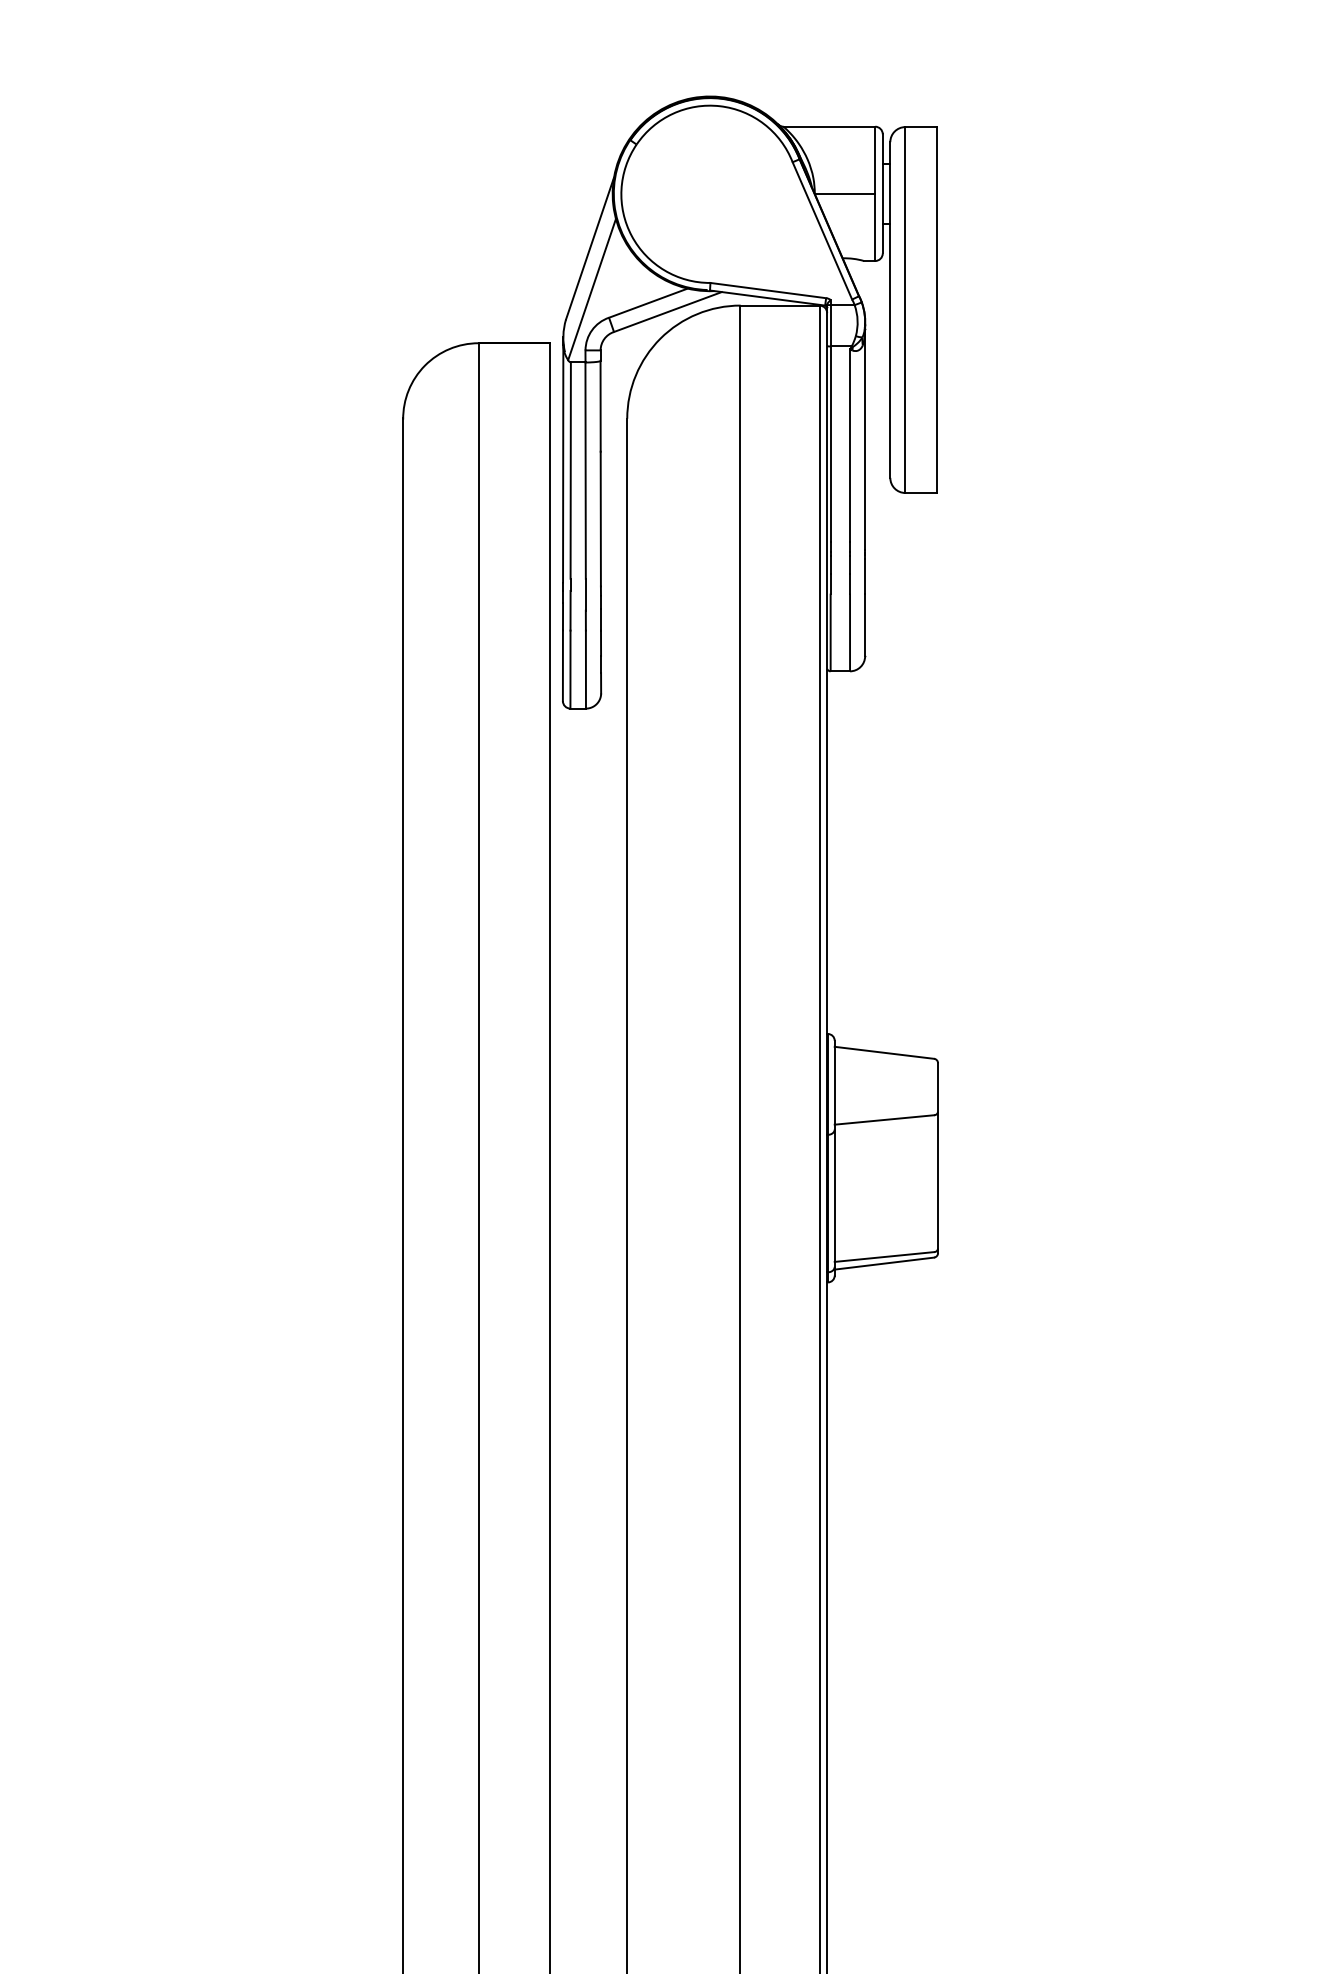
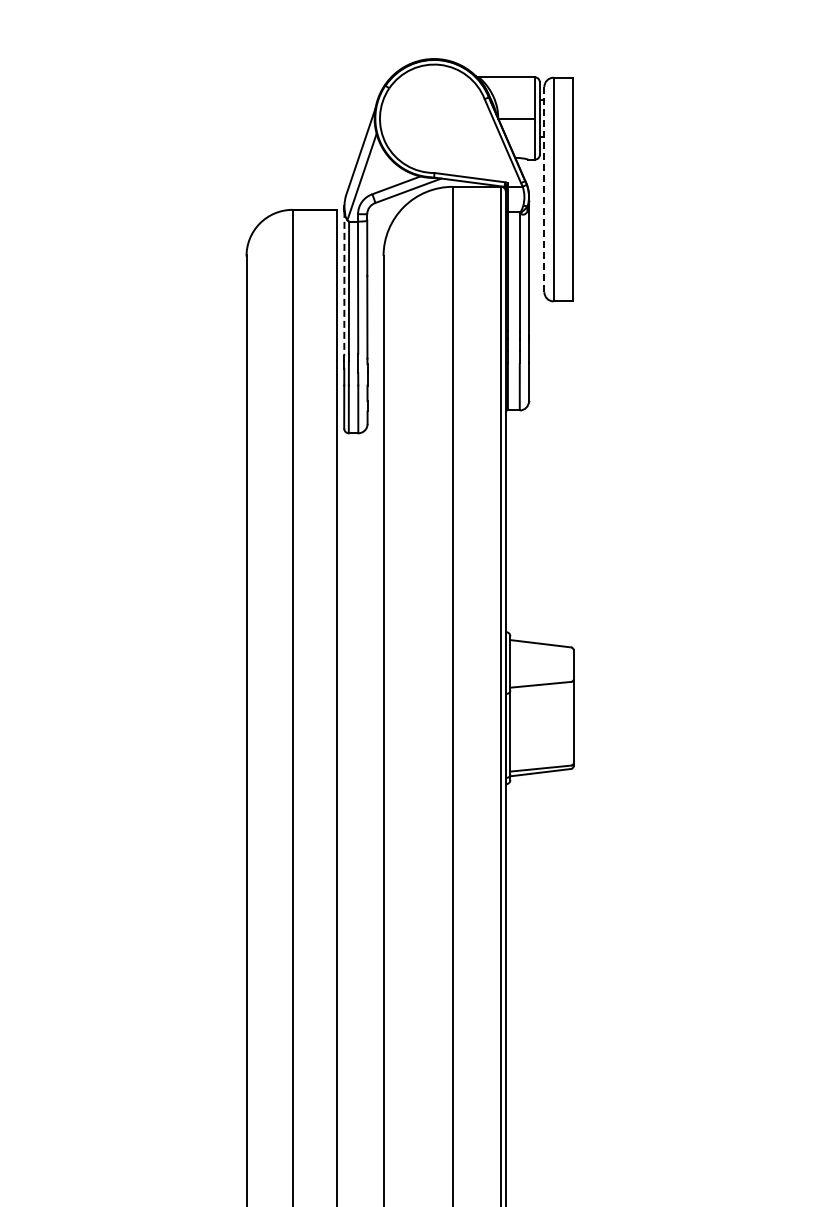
line: (890, 309) -> (544, 189), solid -> dashed
line: (563, 463) -> (344, 283), solid -> dashed

